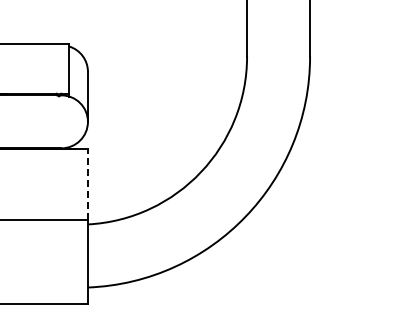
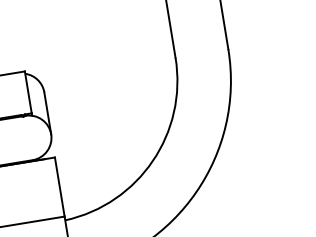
line: (87, 184) -> (59, 186), dashed -> solid

